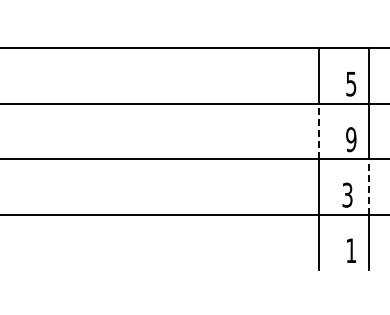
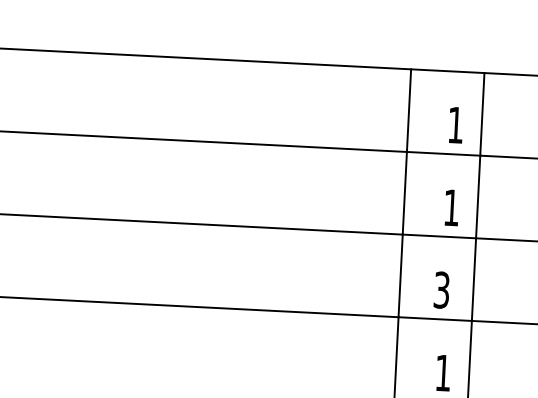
text: (351, 84) -> (456, 125), 5 -> 1
line: (319, 131) -> (404, 193), dashed -> solid
text: (351, 139) -> (451, 207), 9 -> 1
line: (368, 187) -> (473, 280), dashed -> solid

